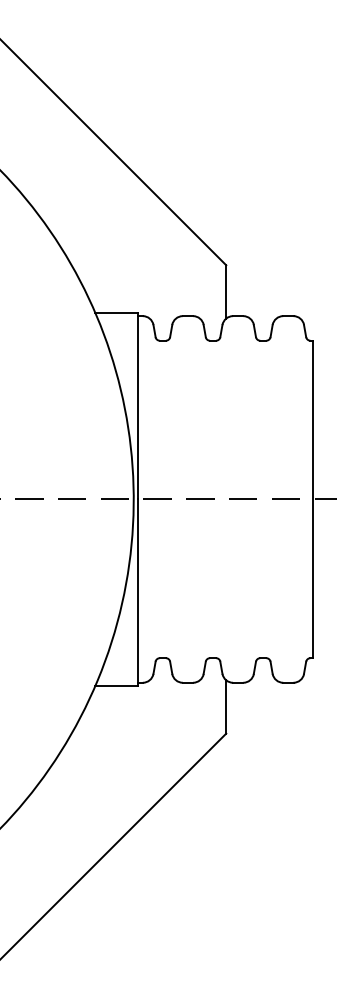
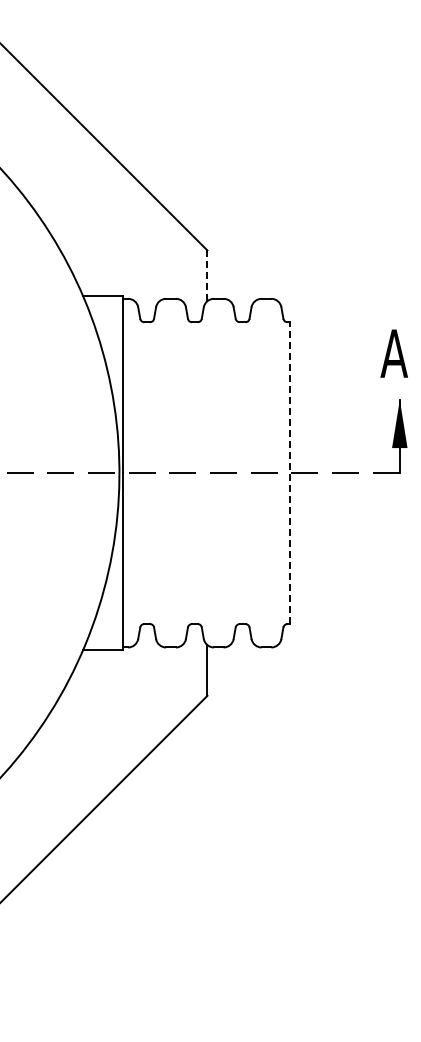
line: (226, 291) -> (207, 275), solid -> dashed
line: (313, 499) -> (290, 473), solid -> dashed

